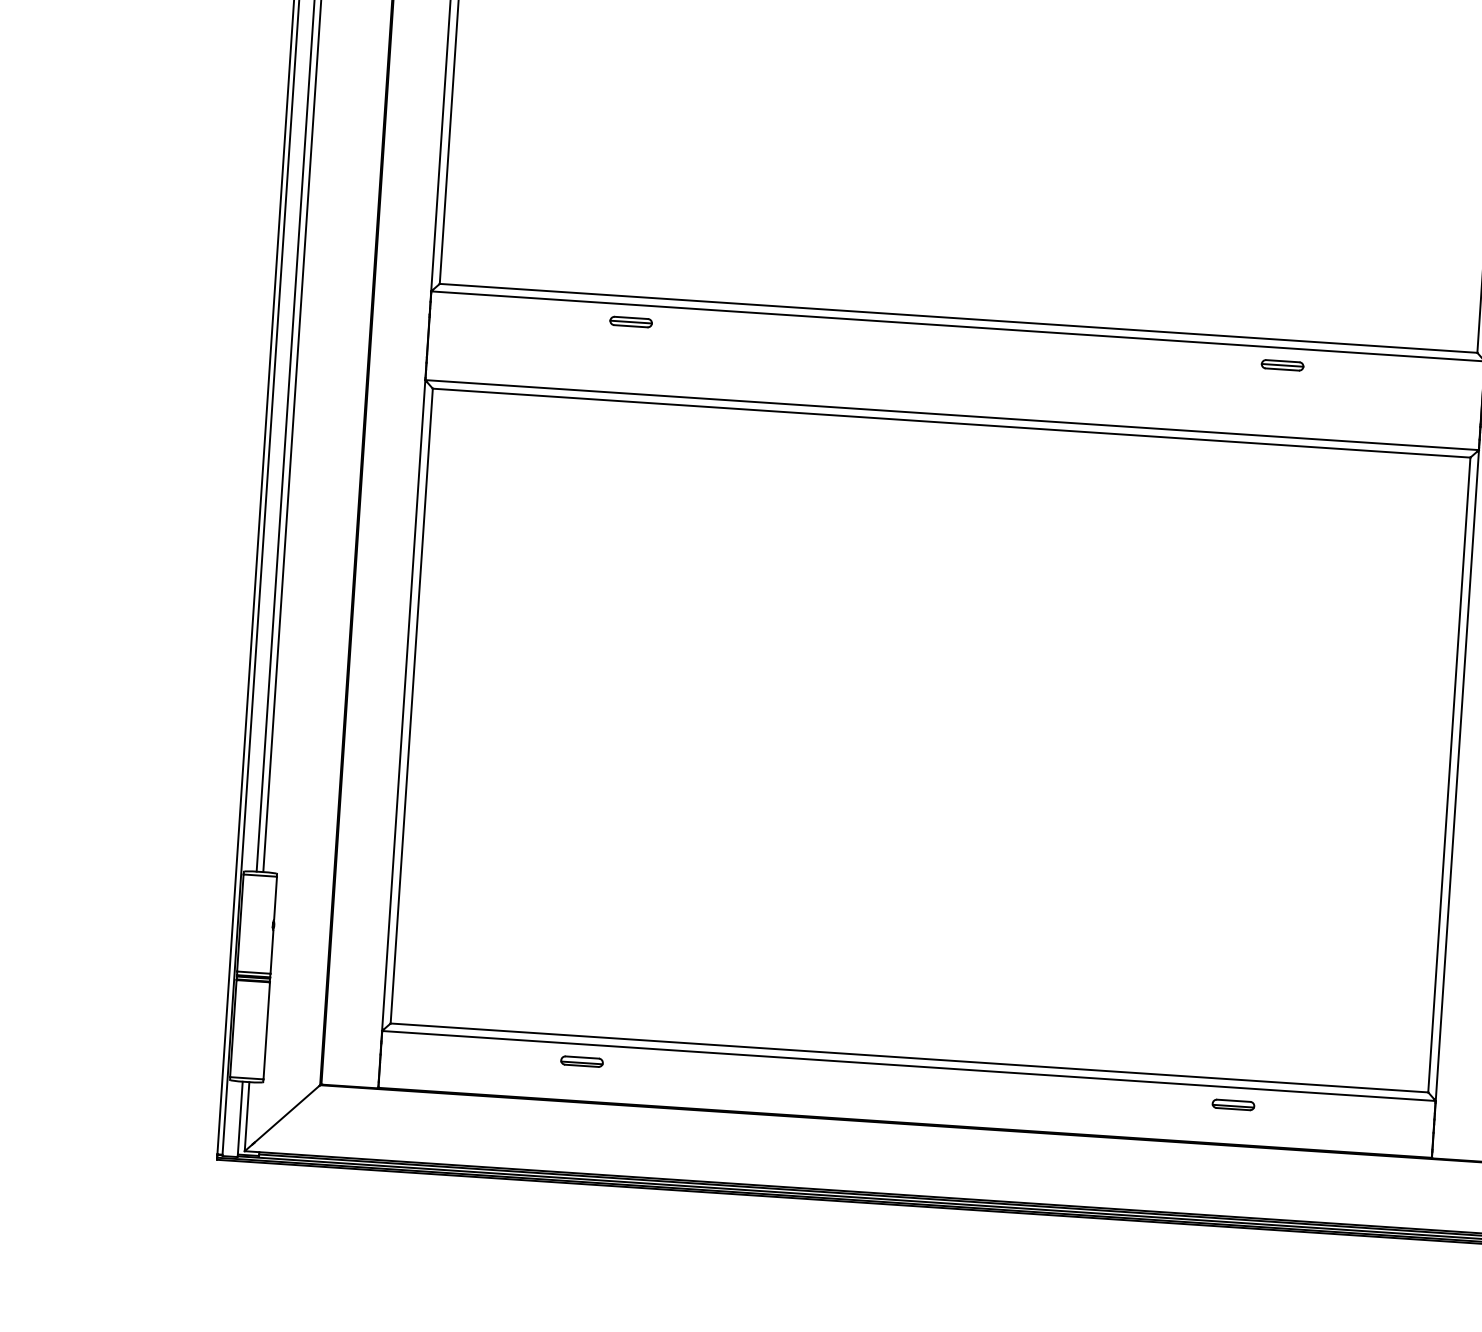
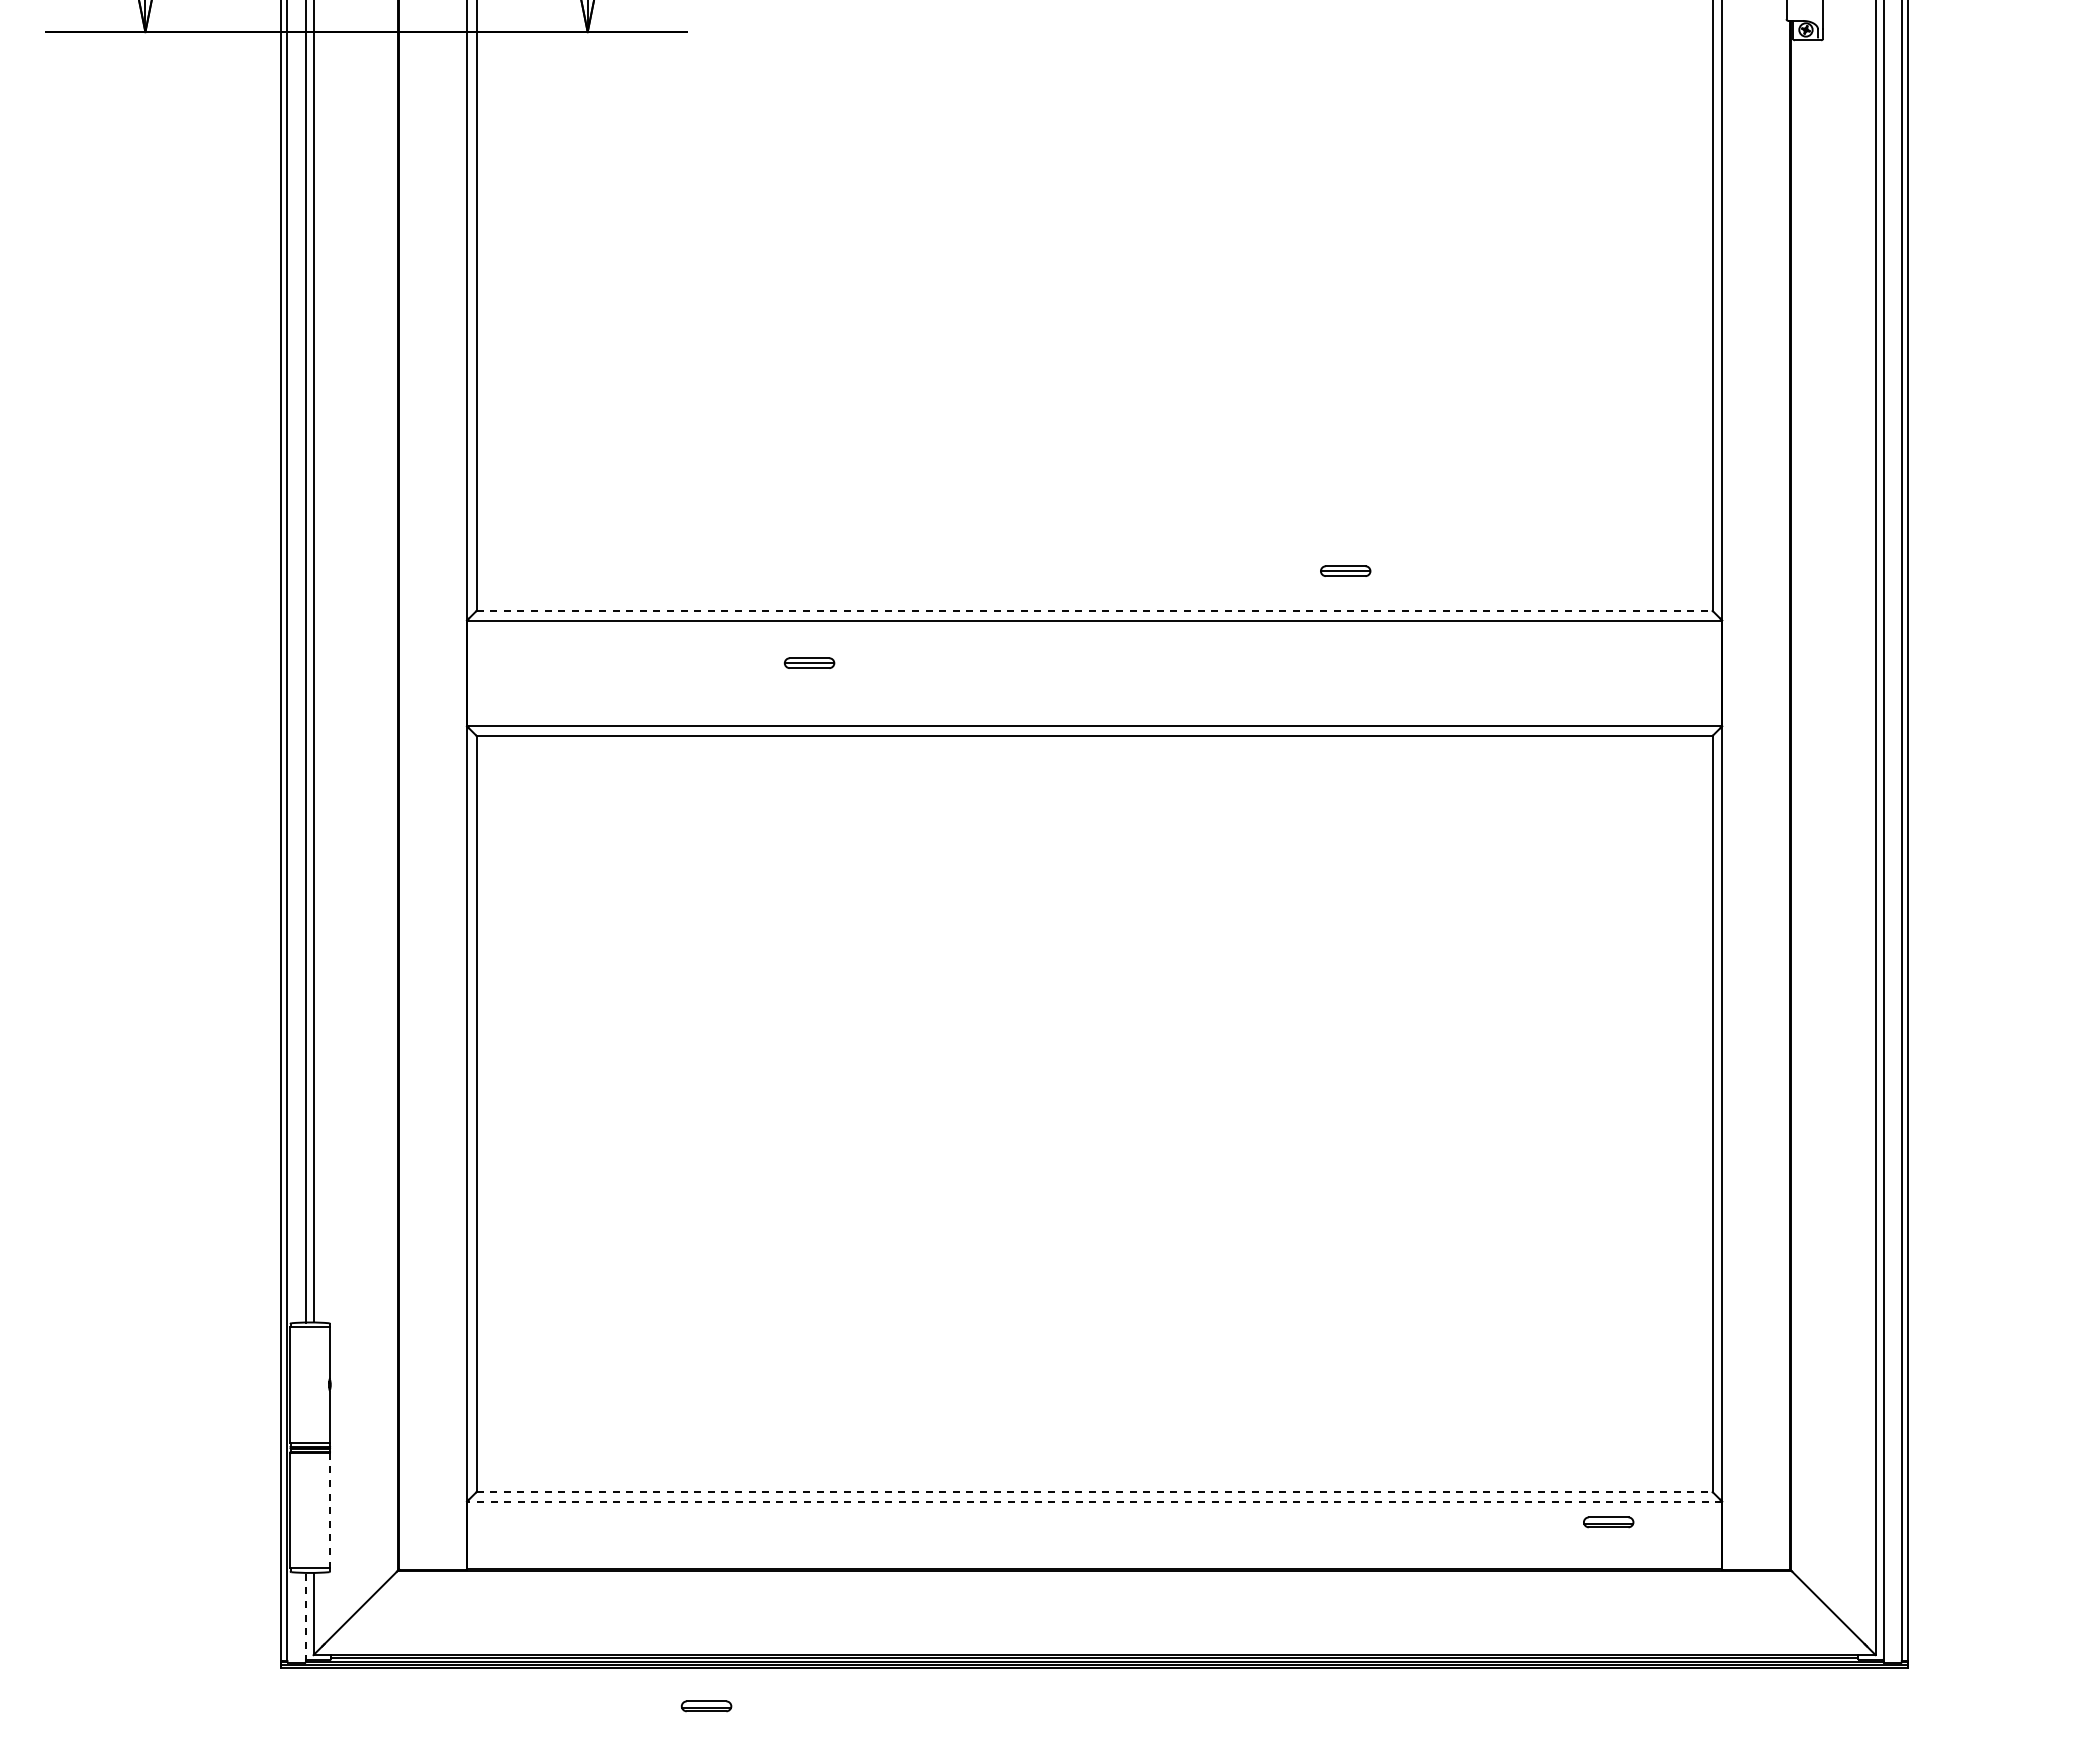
line: (959, 318) -> (1095, 611), solid -> dashed
part: (631, 321) -> (809, 662), moved
part: (1282, 364) -> (1345, 570), moved
line: (267, 1030) -> (330, 1510), solid -> dashed
line: (910, 1058) -> (1095, 1492), solid -> dashed
part: (581, 1061) -> (706, 1706), moved
line: (908, 1065) -> (1094, 1501), solid -> dashed
part: (1233, 1105) -> (1608, 1522), moved
line: (240, 1119) -> (305, 1617), solid -> dashed

